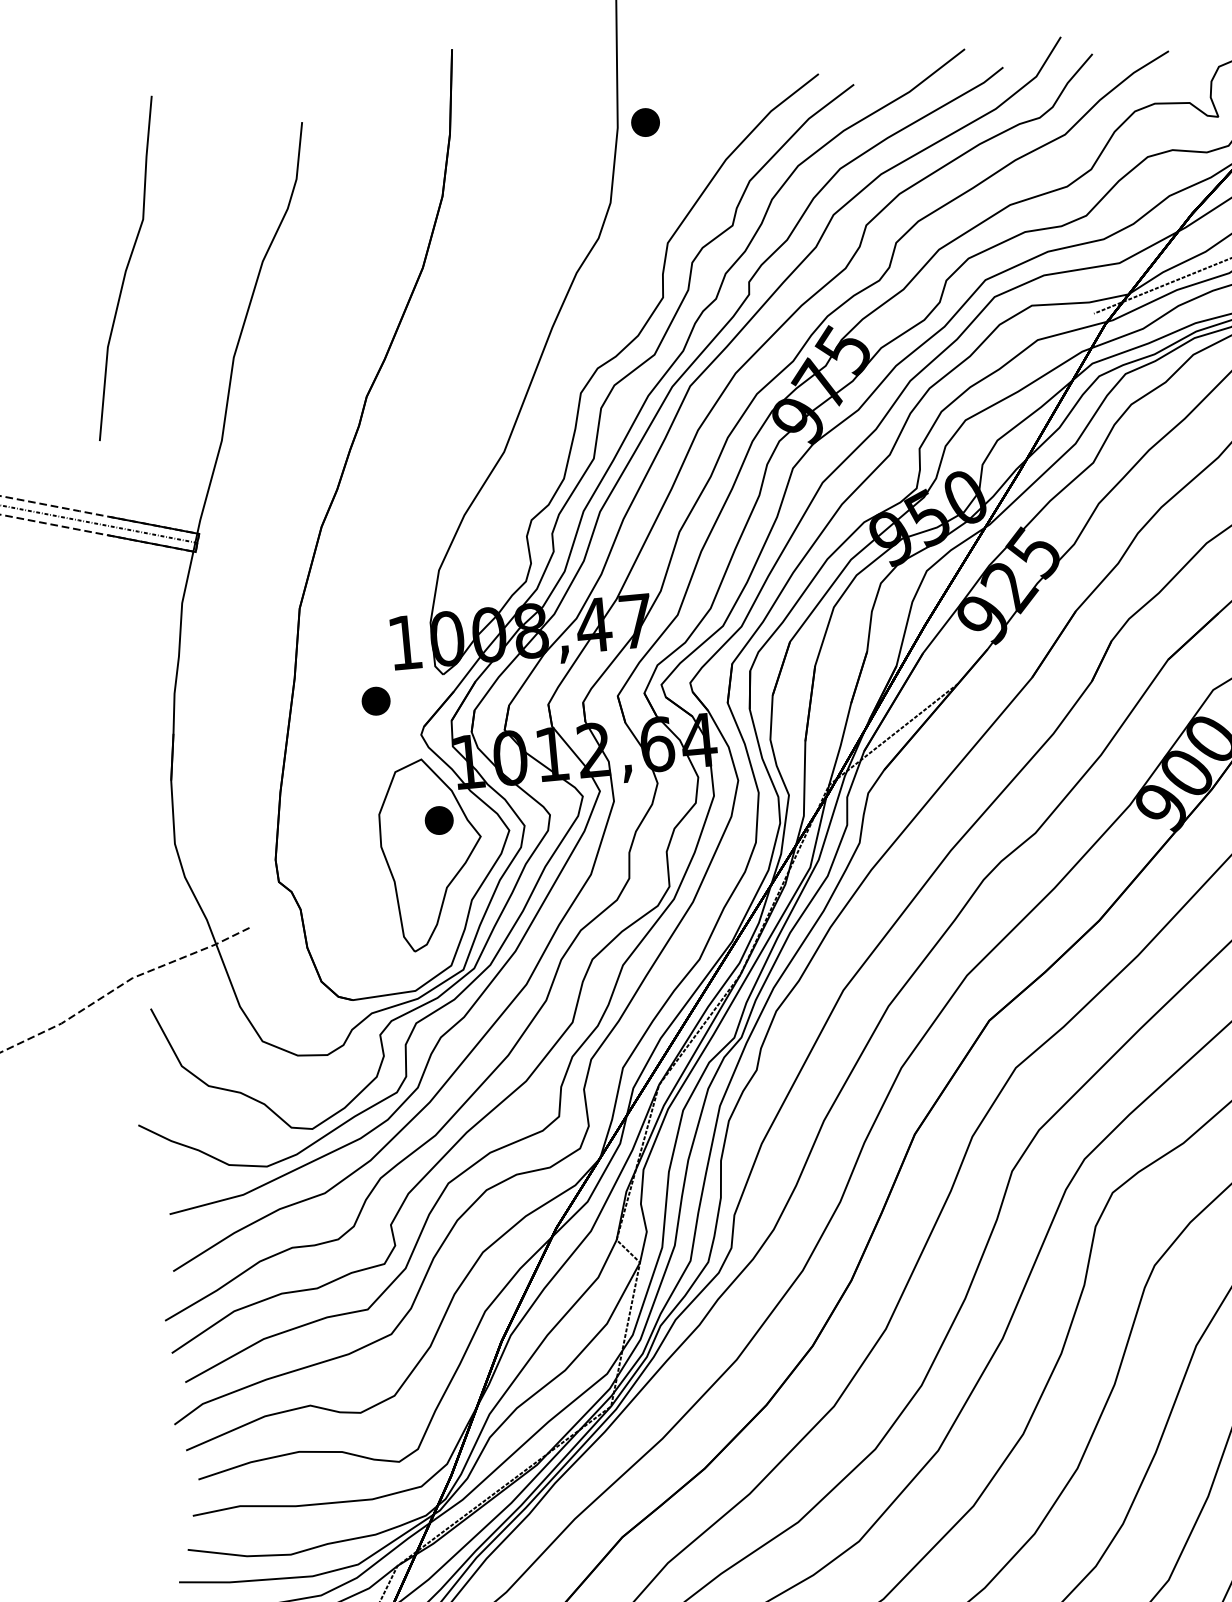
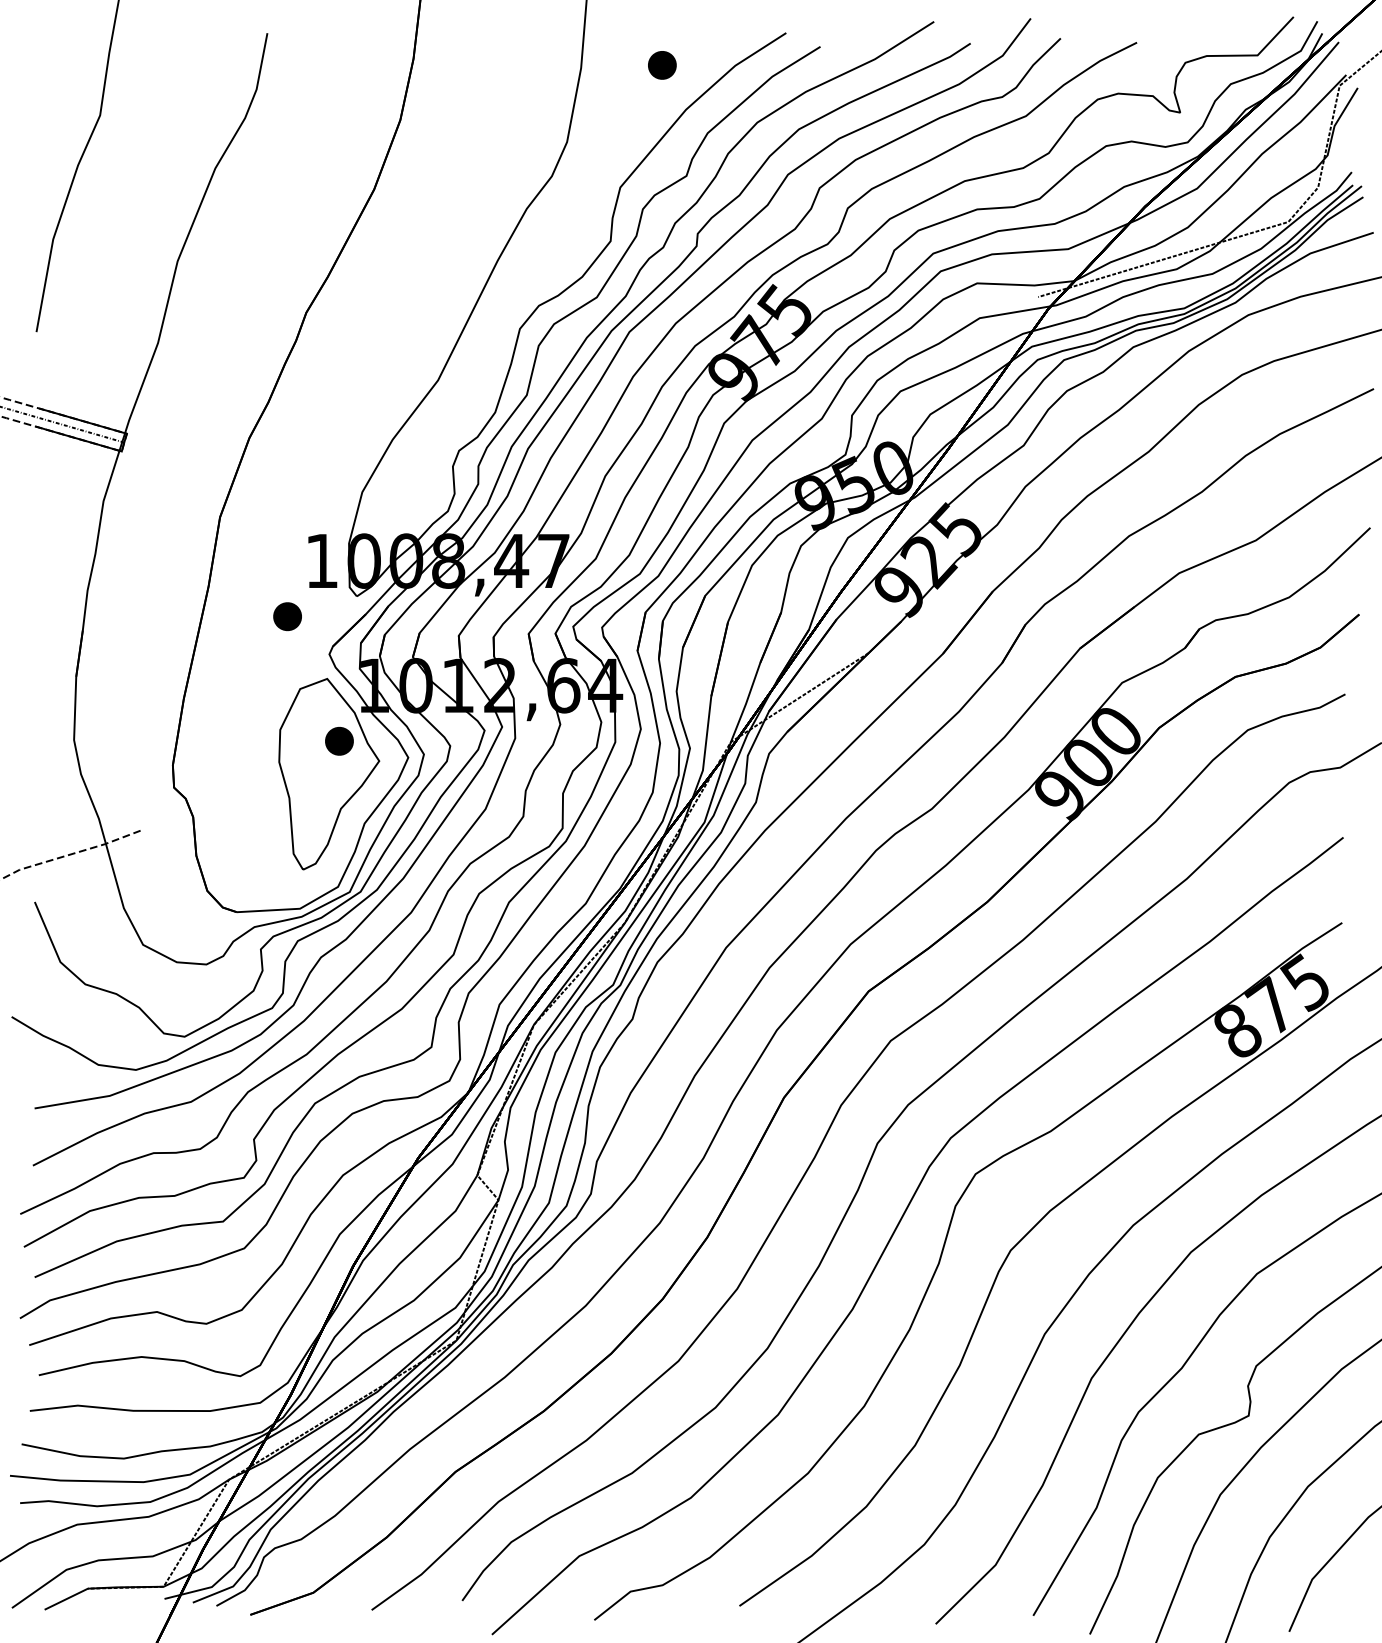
part: (645, 122) -> (662, 65), moved

